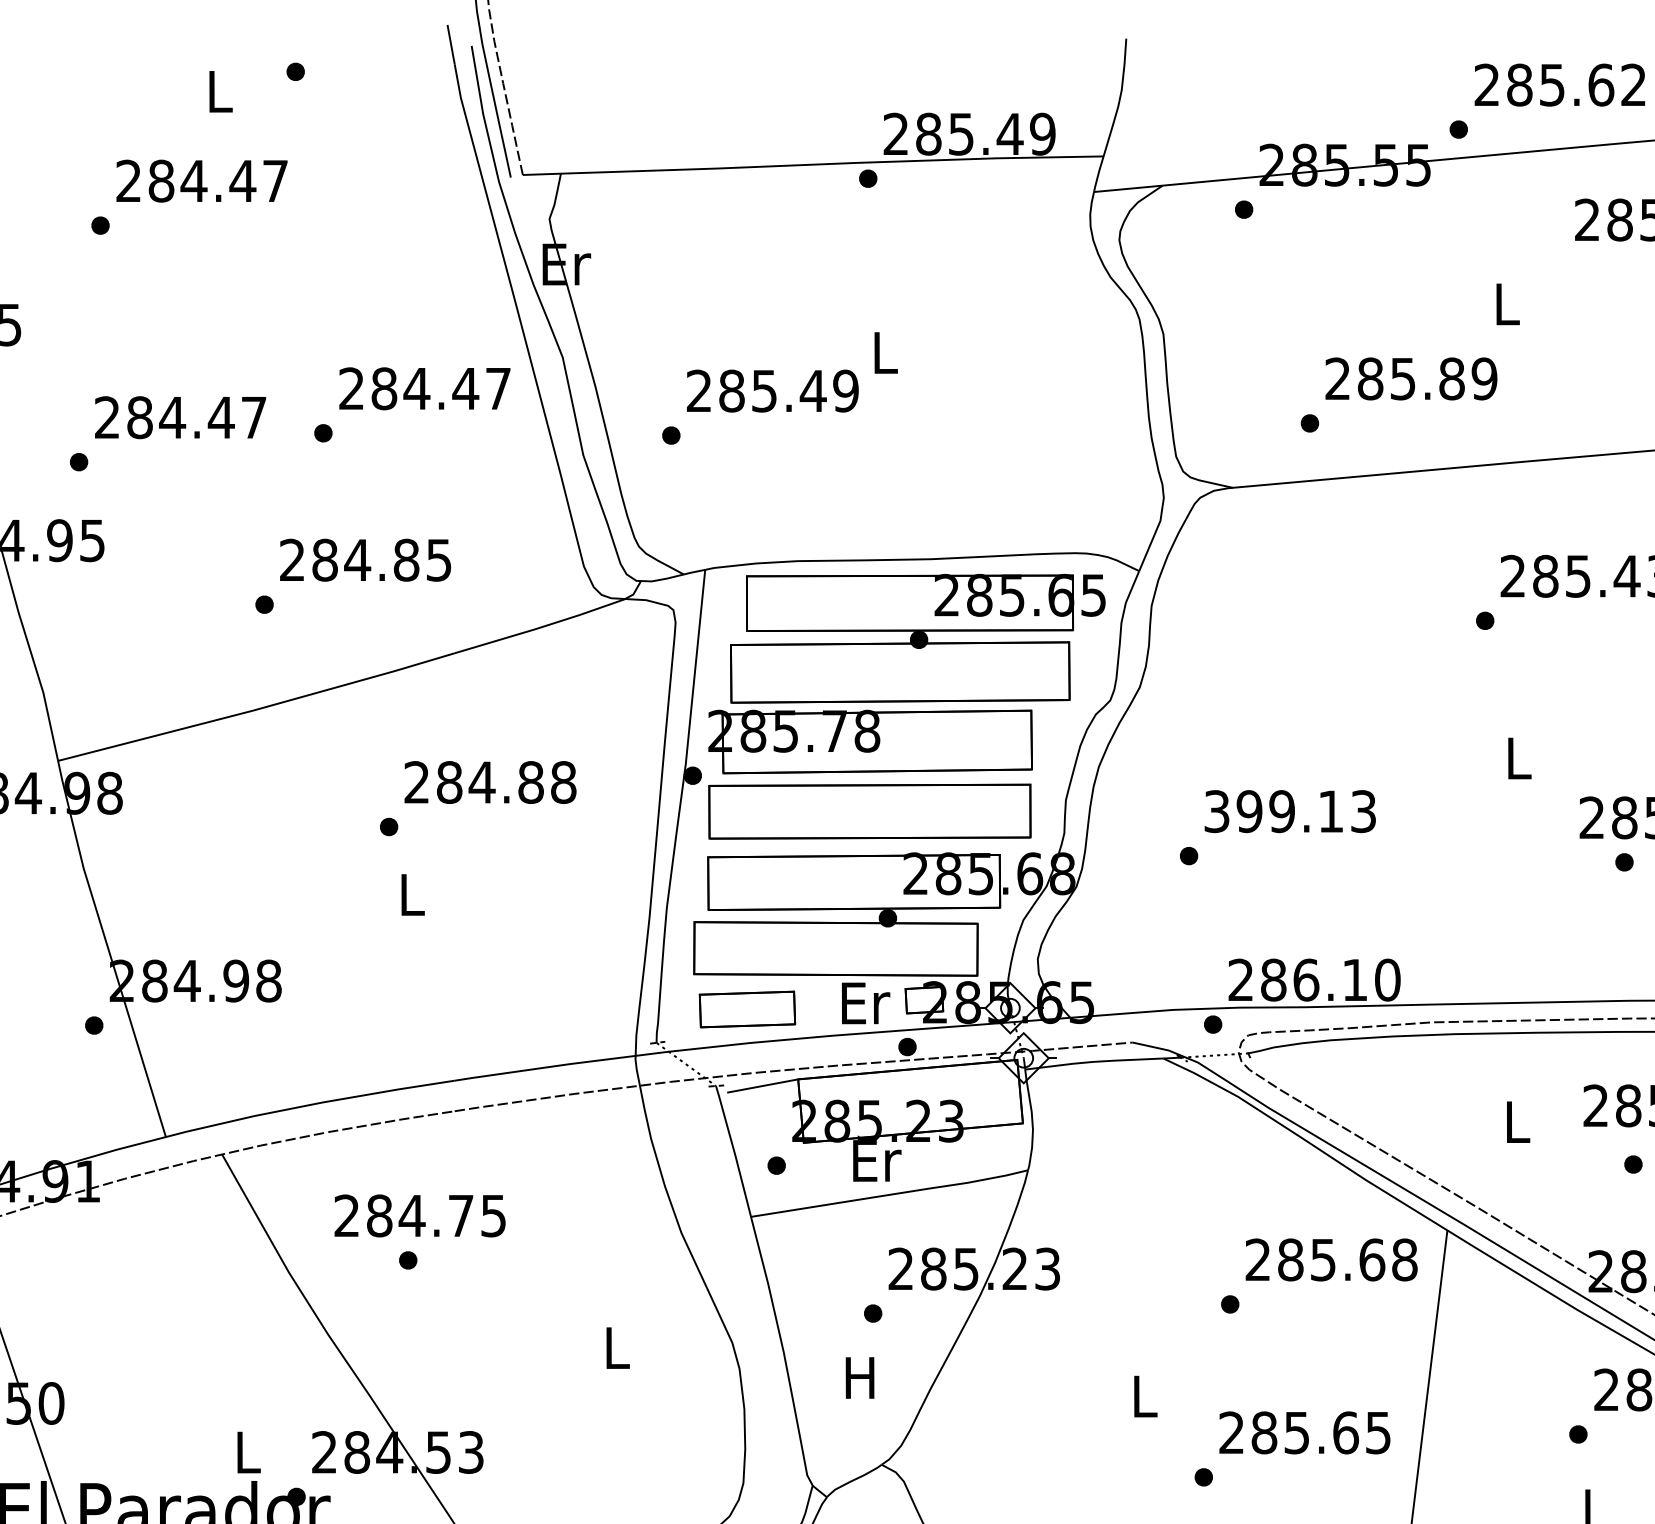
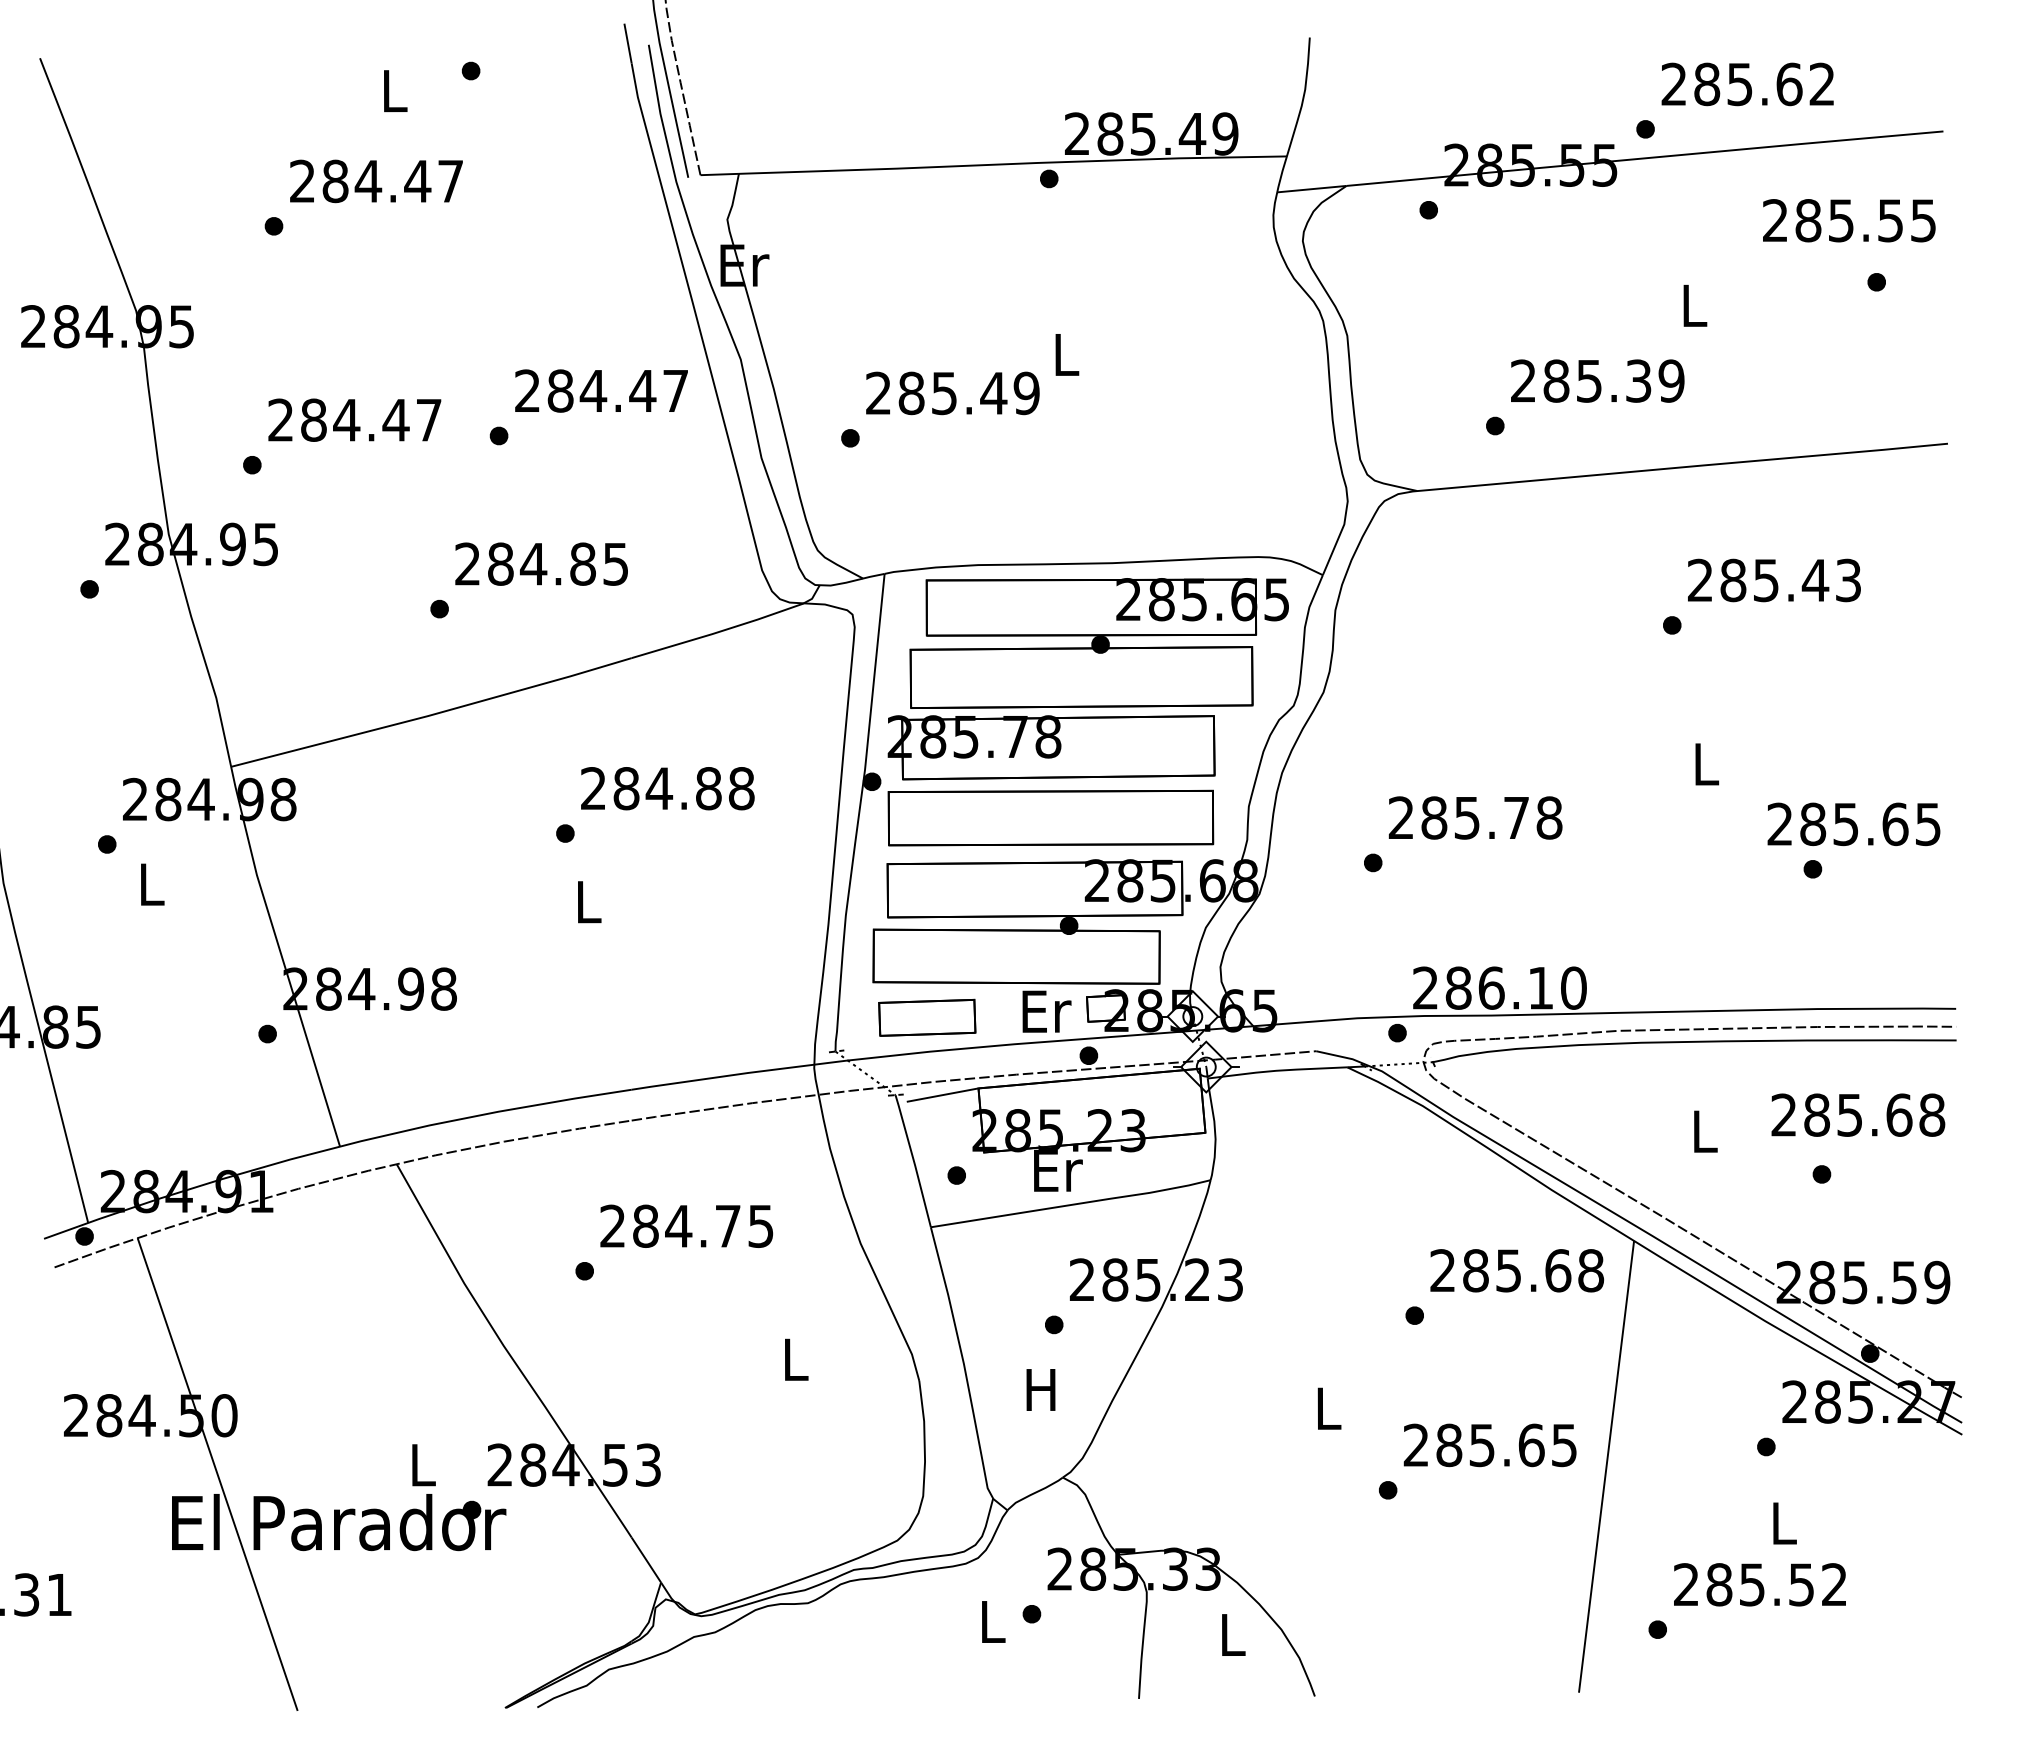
text: (1451, 378) -> (1638, 380), 285.89 -> 285.39
text: (1290, 811) -> (1475, 817), 399.13 -> 285.78
text: (419, 1215) -> (686, 1225), moved

